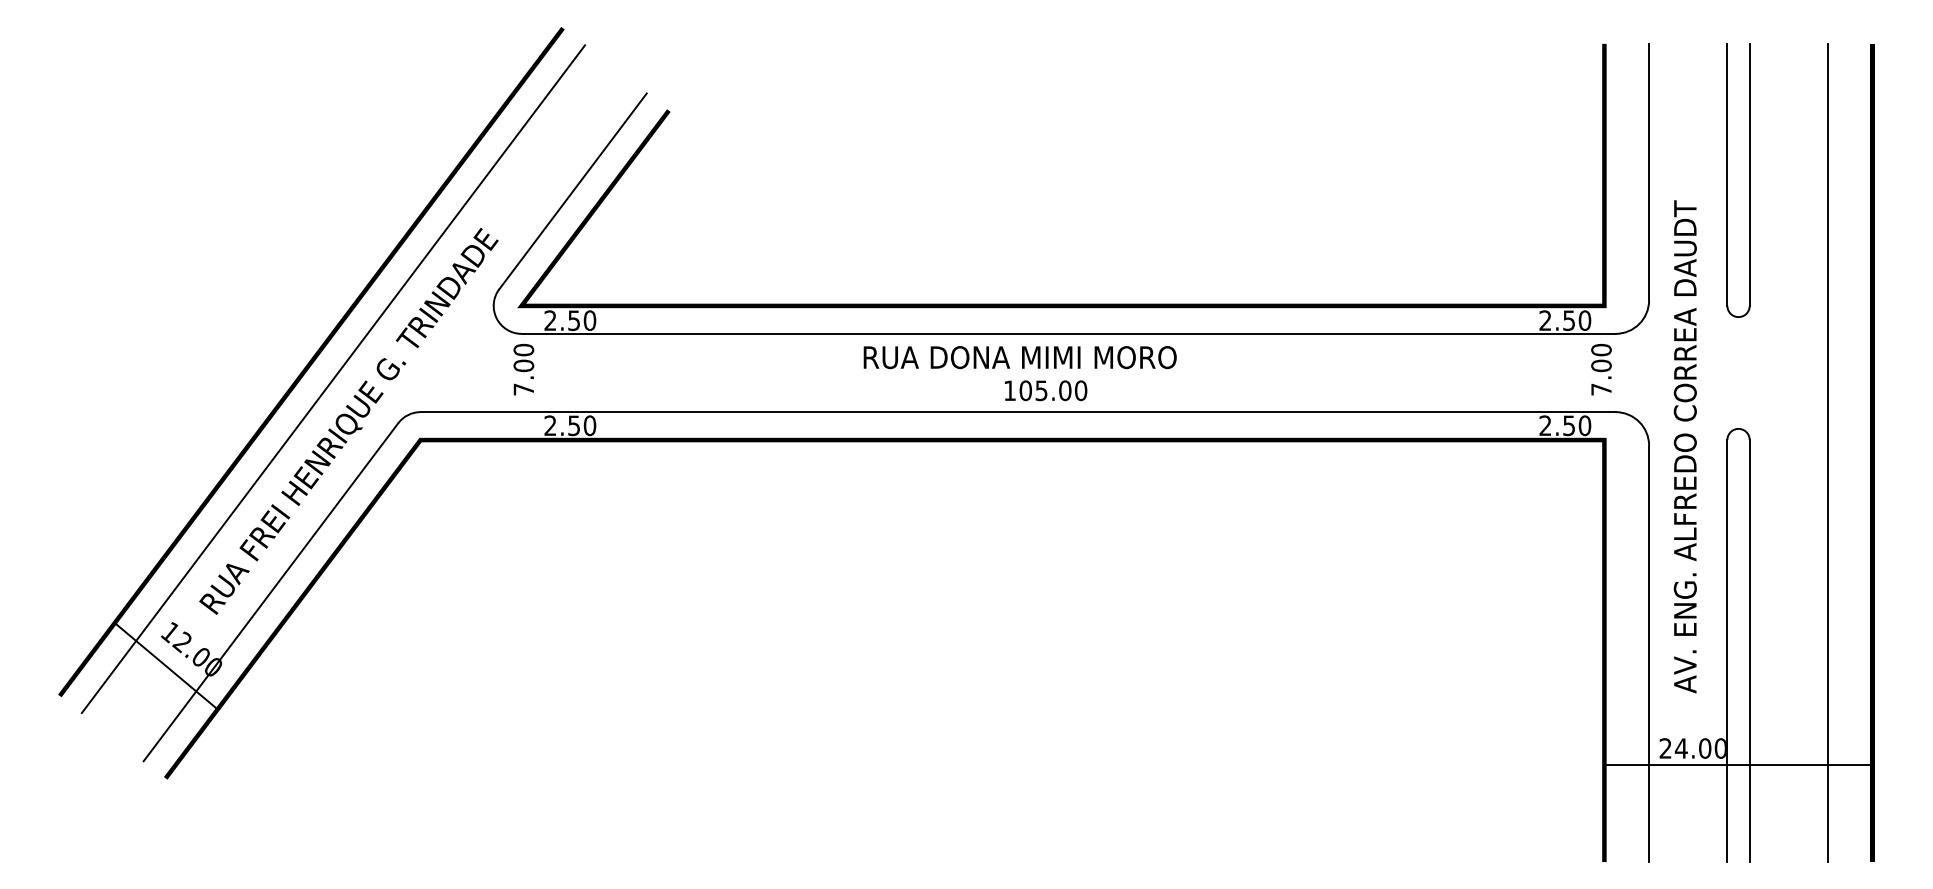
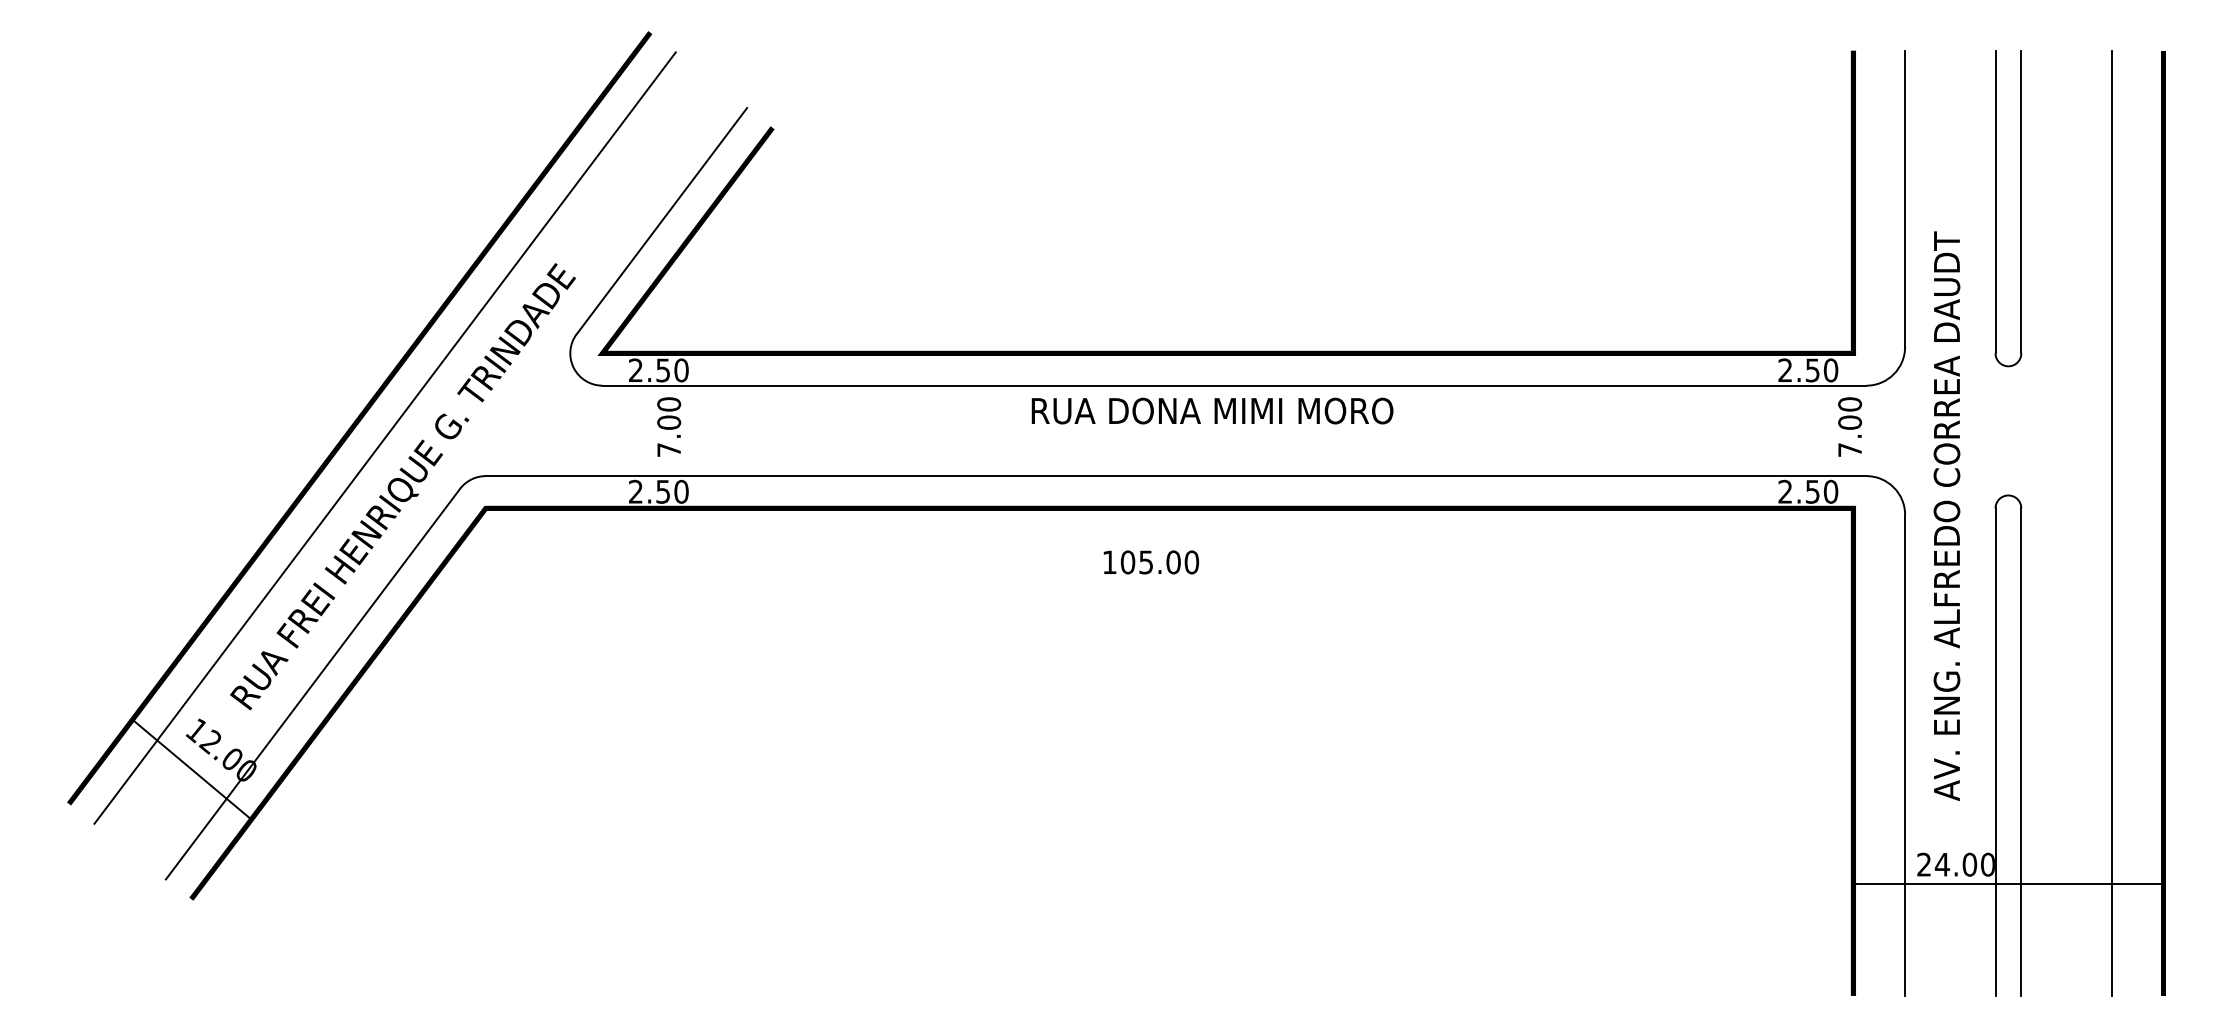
text: (1020, 357) -> (1212, 410), moved
text: (524, 369) -> (669, 426), moved
text: (1046, 390) -> (1151, 562), moved

